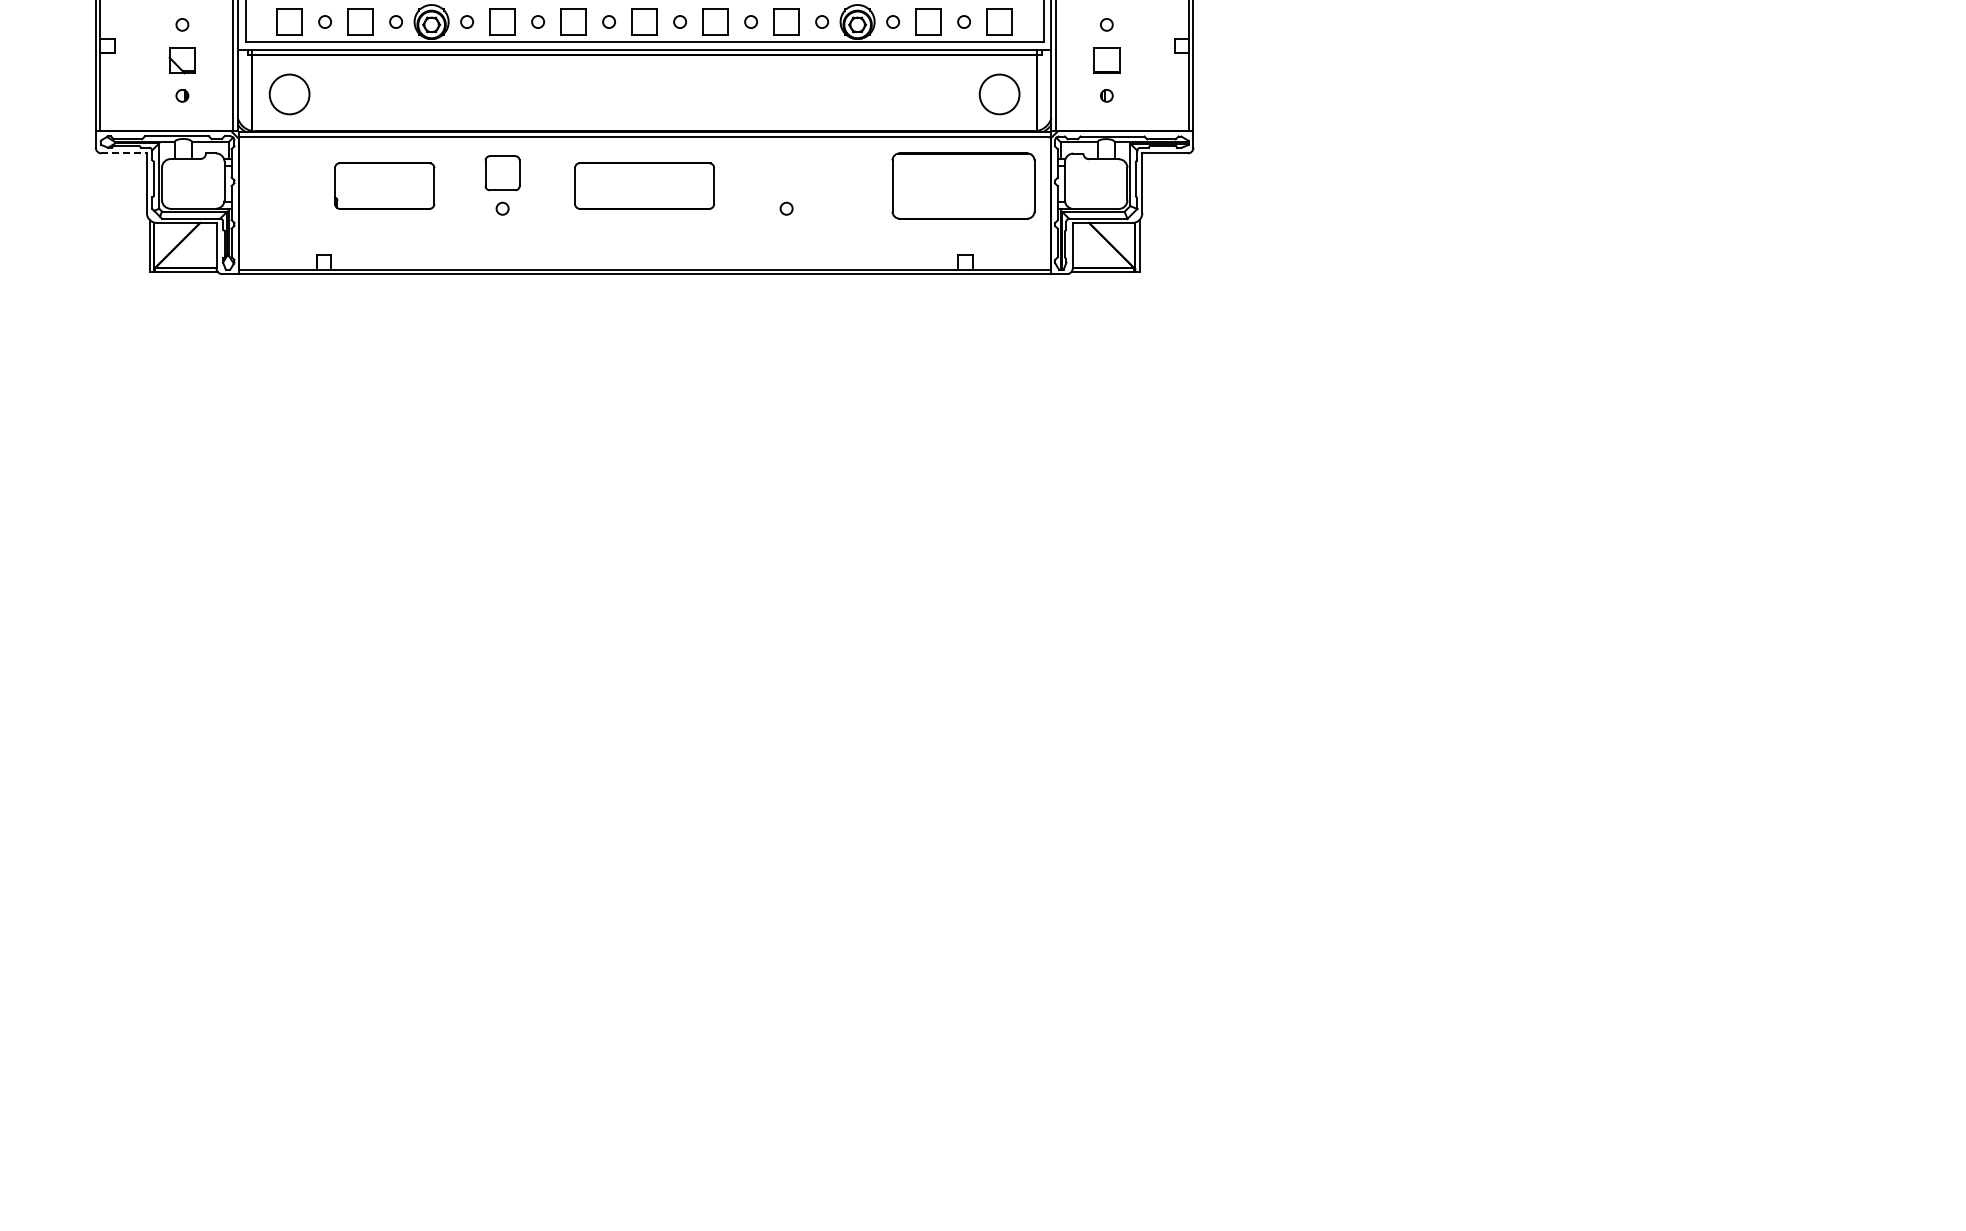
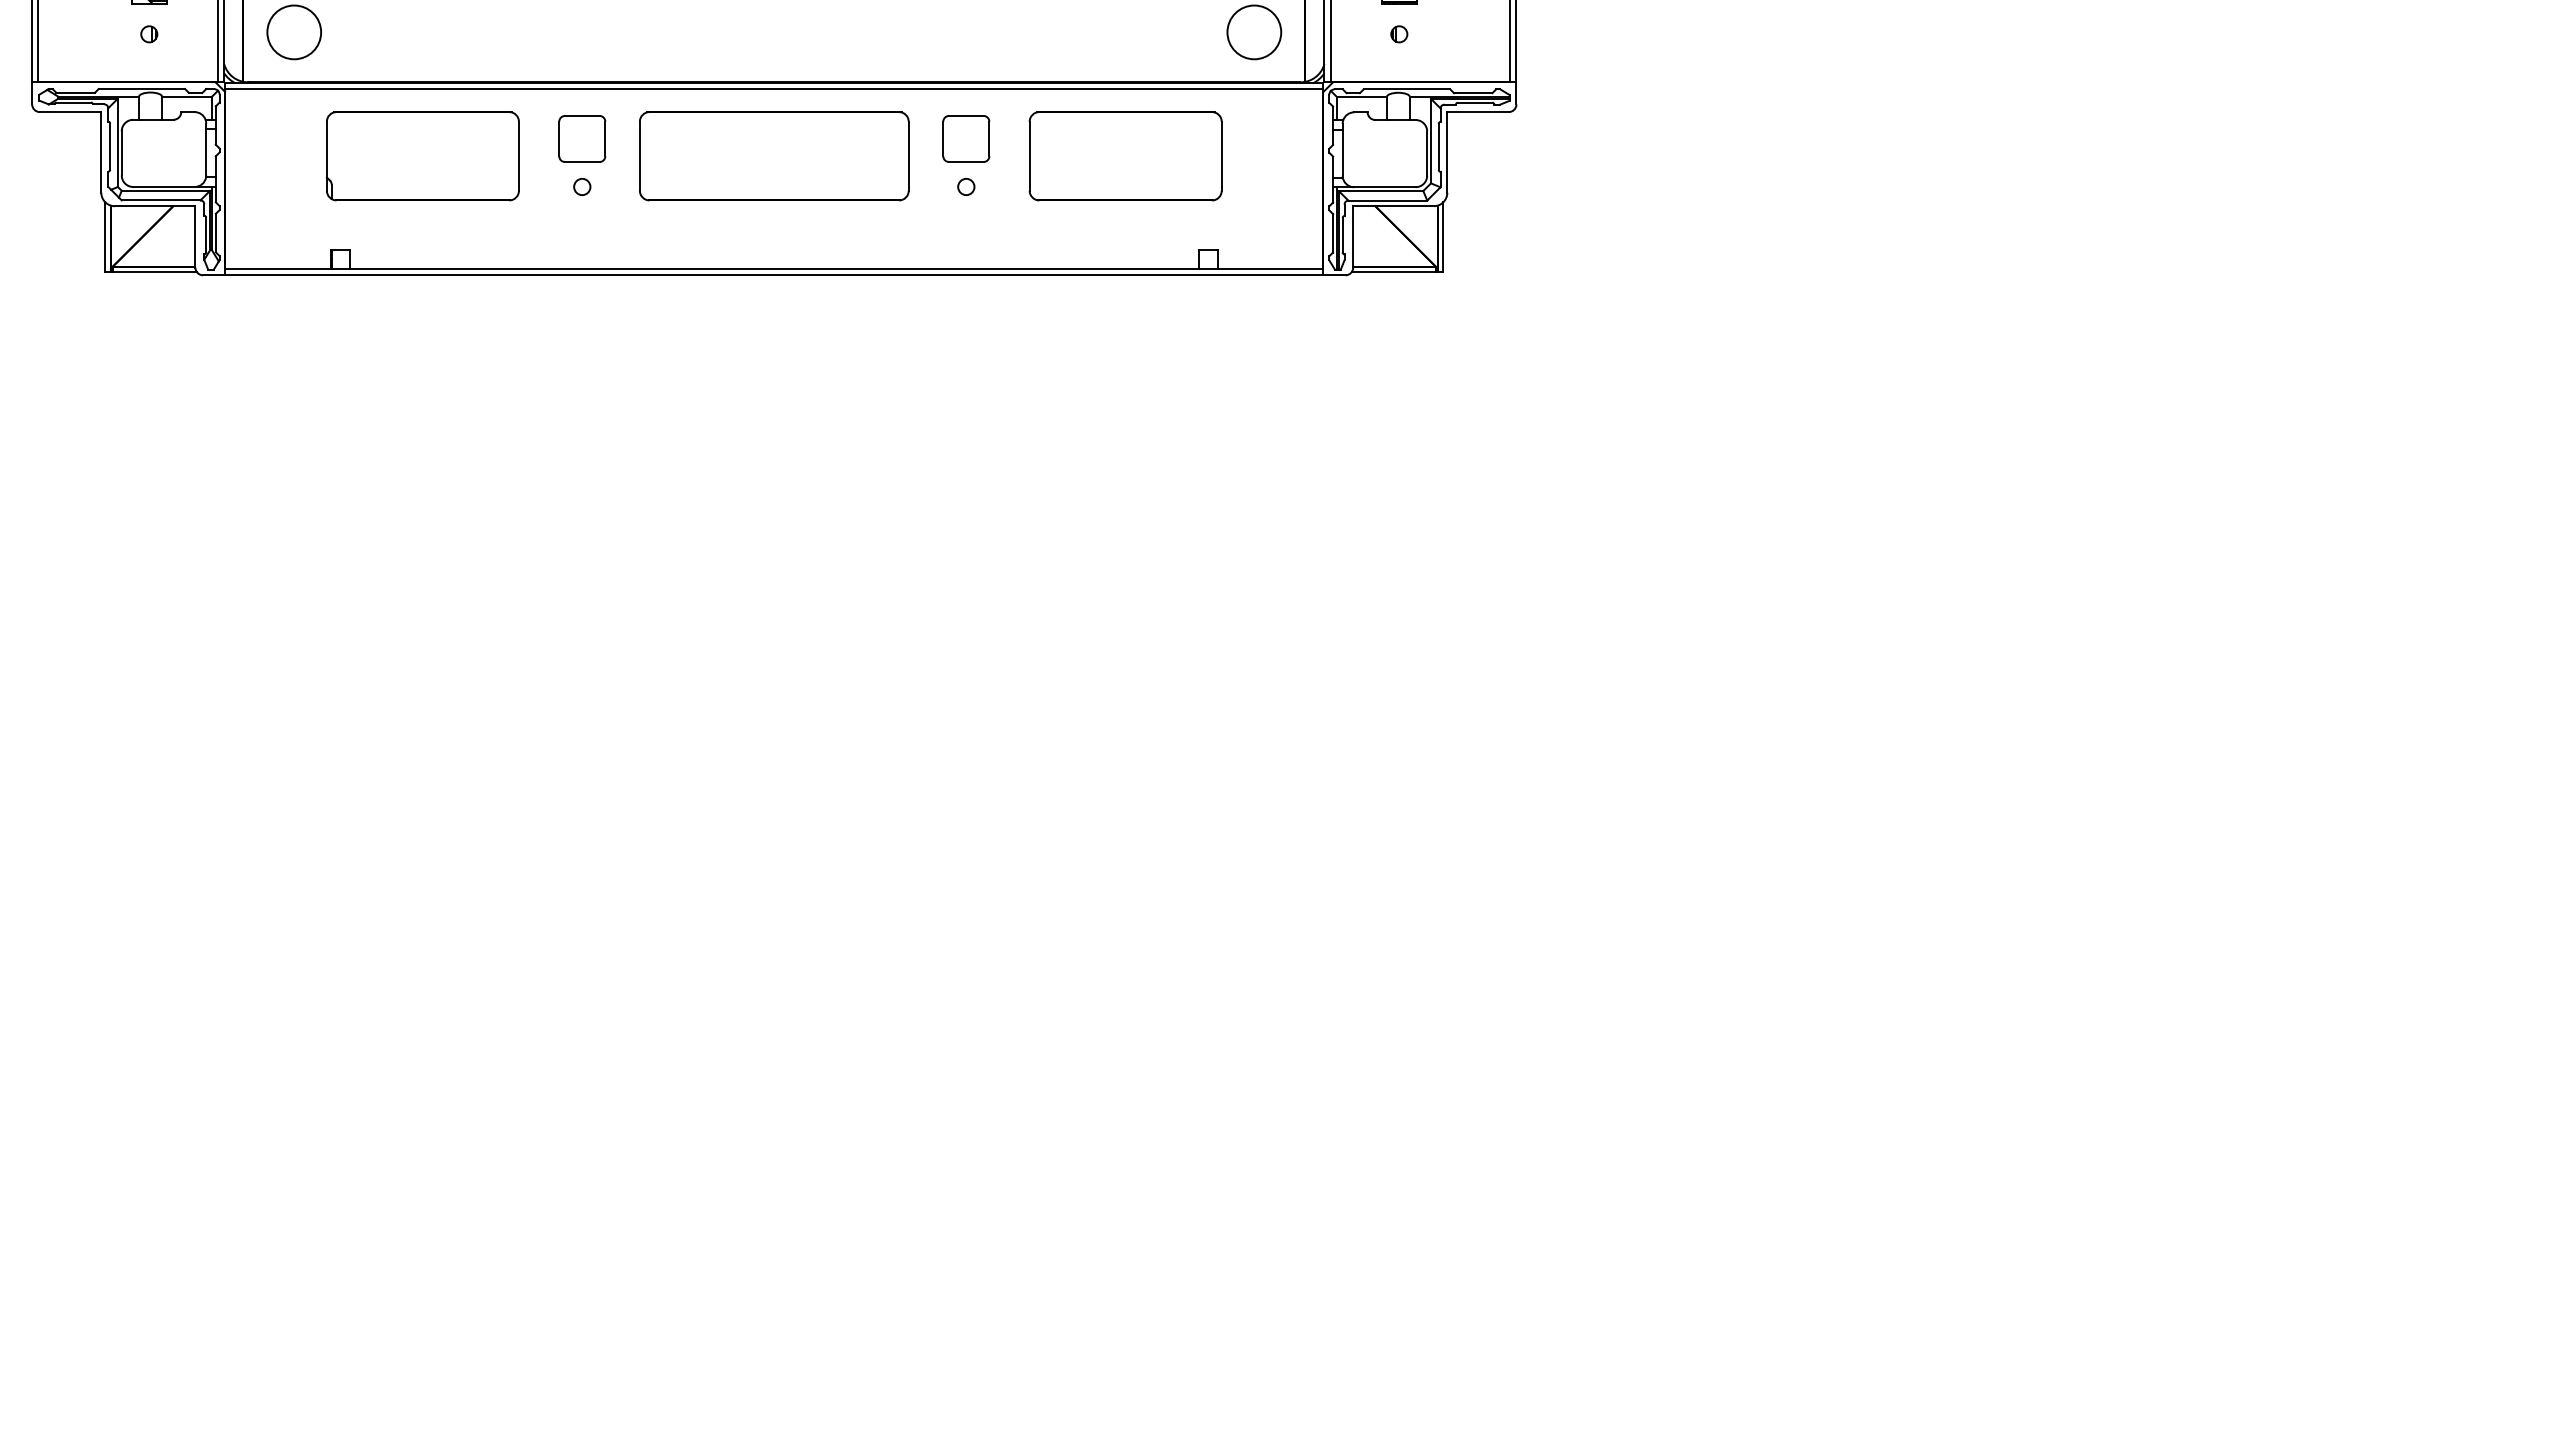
line: (124, 153) -> (70, 112), dashed -> solid
part: (786, 173) -> (966, 139), added
part: (384, 185) -> (422, 155), size x1.43
part: (644, 185) -> (774, 155), size x1.43
part: (963, 185) -> (1125, 155), moved

